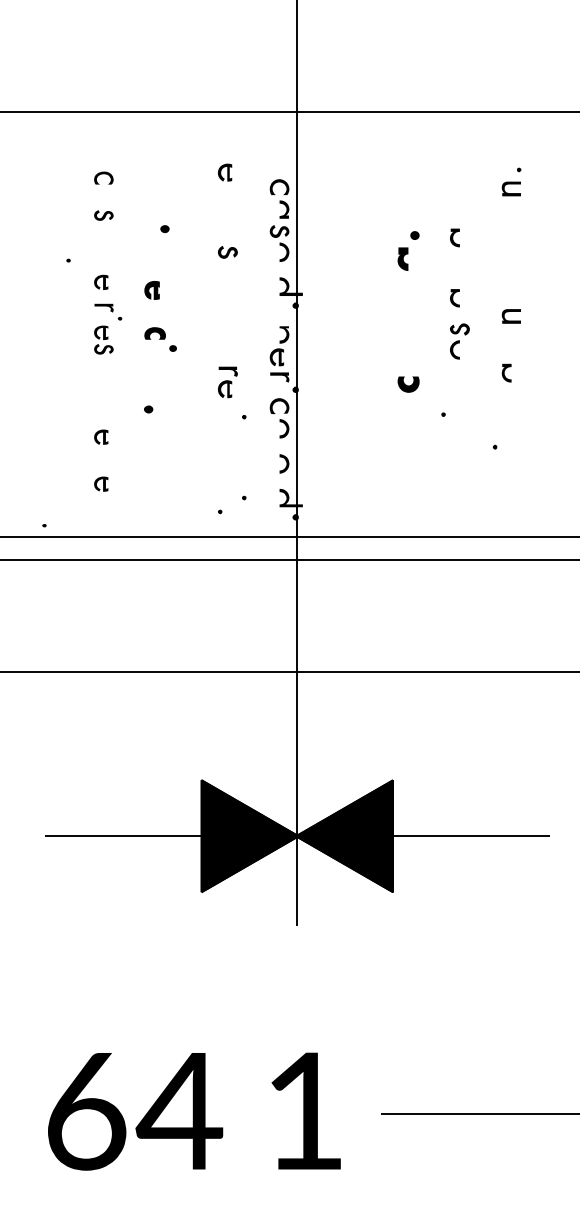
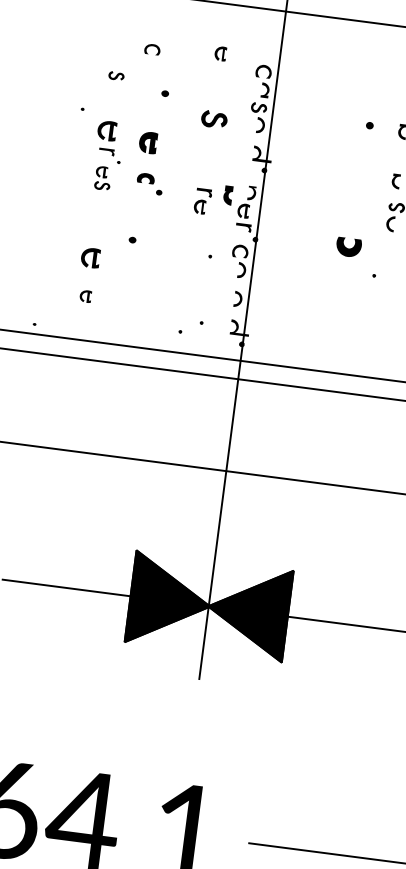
part: (103, 177) -> (152, 48), moved
part: (227, 252) -> (214, 119), size x1.6
part: (402, 258) -> (227, 194), moved
part: (101, 281) -> (107, 129), size x1.6
part: (151, 290) -> (147, 142), size x1.4
part: (227, 382) -> (202, 201), moved
part: (408, 384) -> (348, 247), size x1.4
part: (101, 436) -> (90, 257), size x1.6

